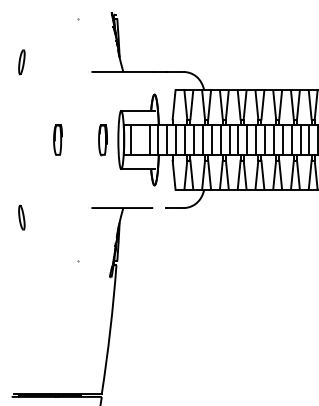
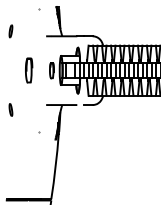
part: (58, 139) -> (29, 70), size x1.6

